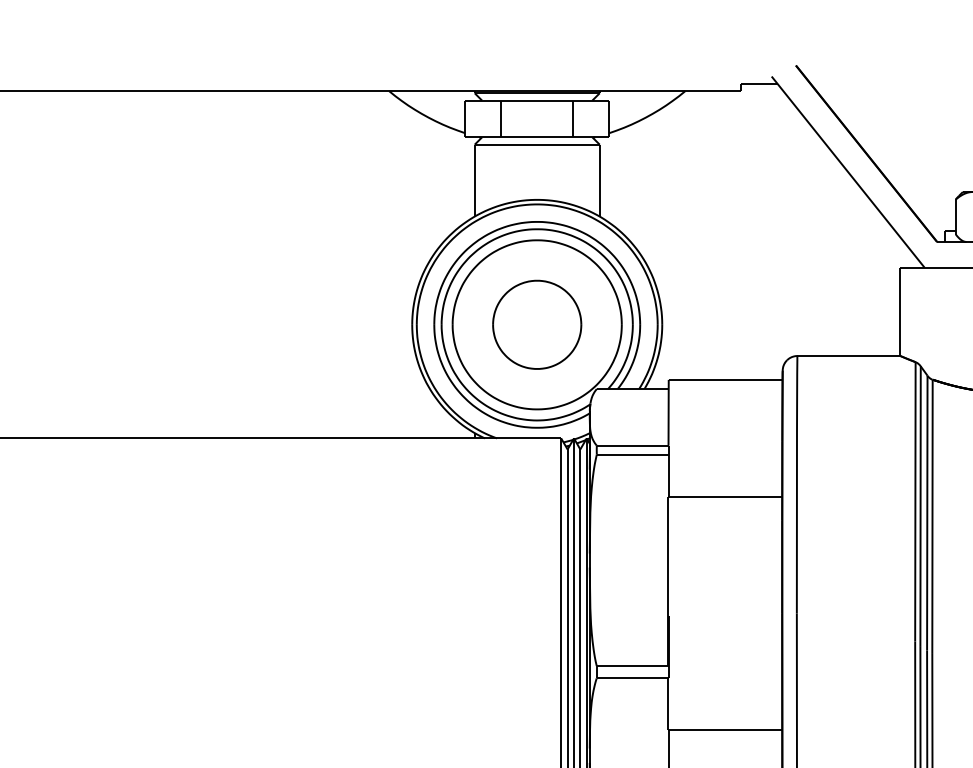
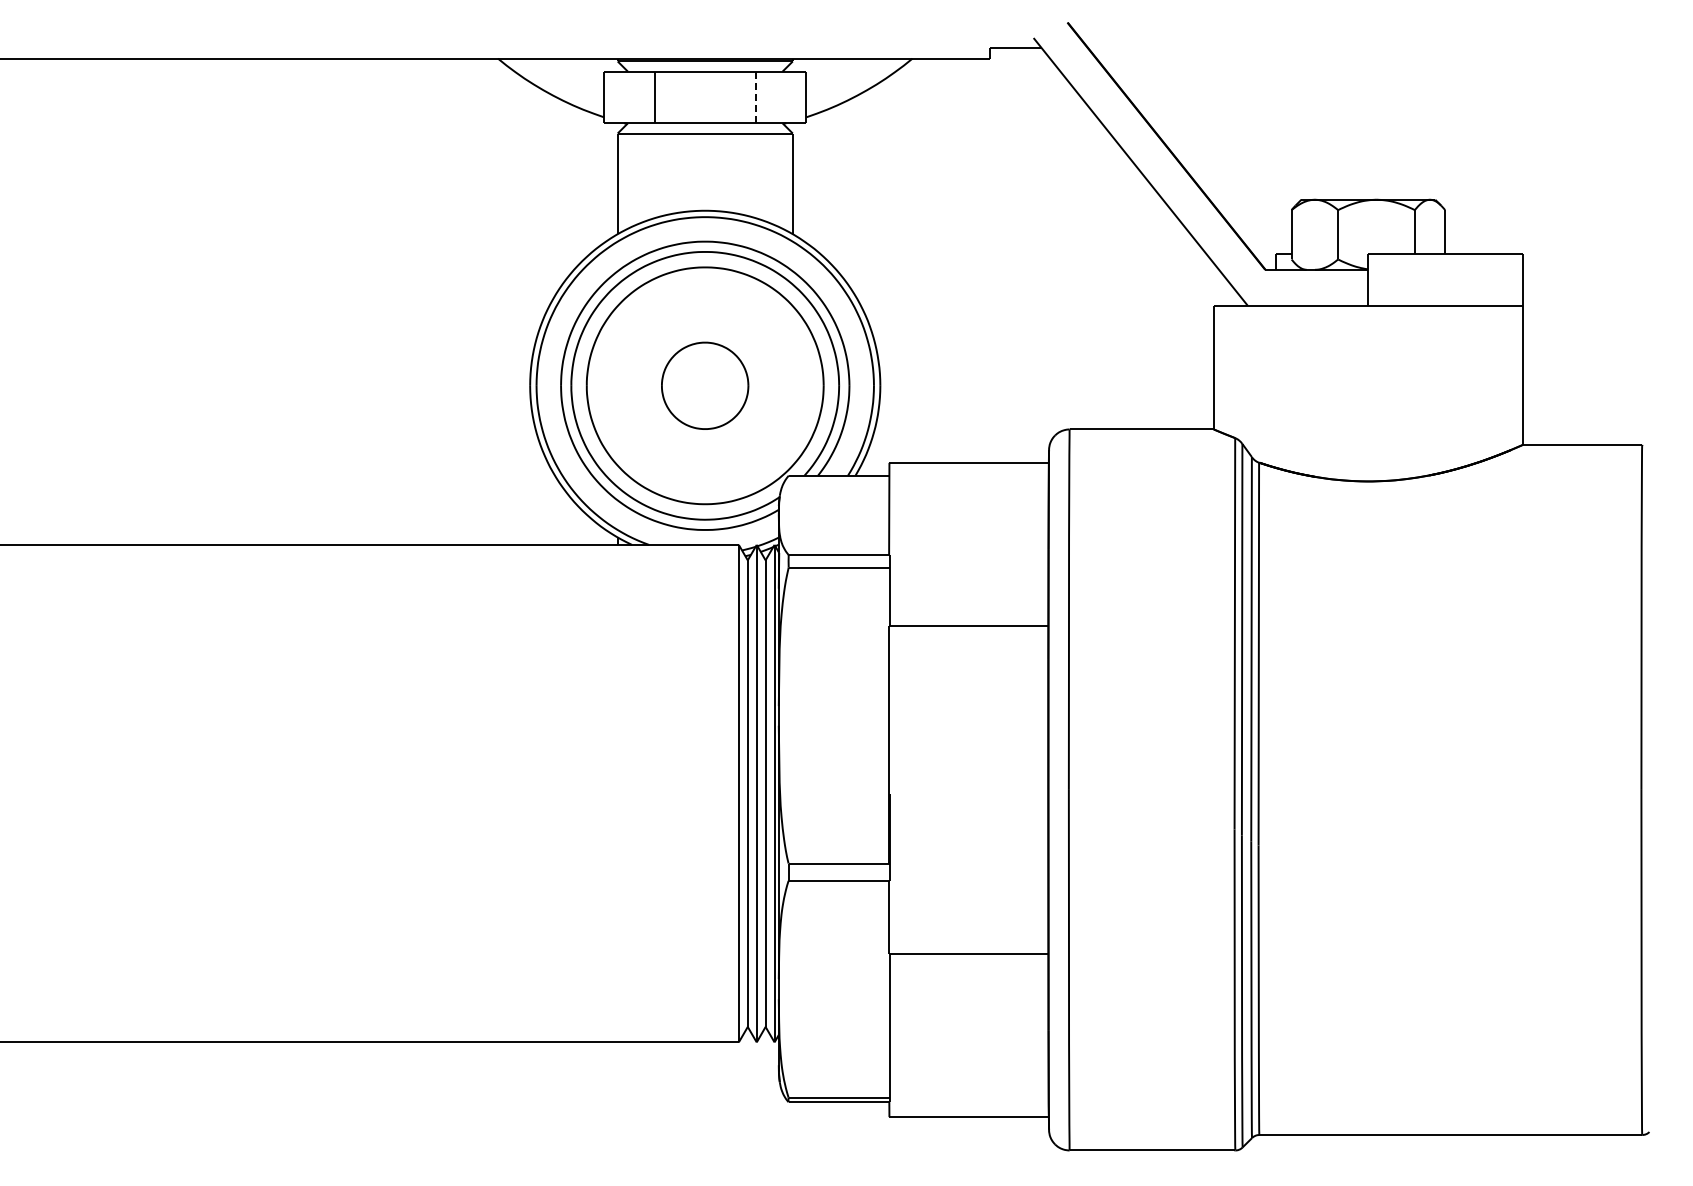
line: (573, 118) -> (755, 97), solid -> dashed
part: (536, 324) -> (704, 385), size x0.7

